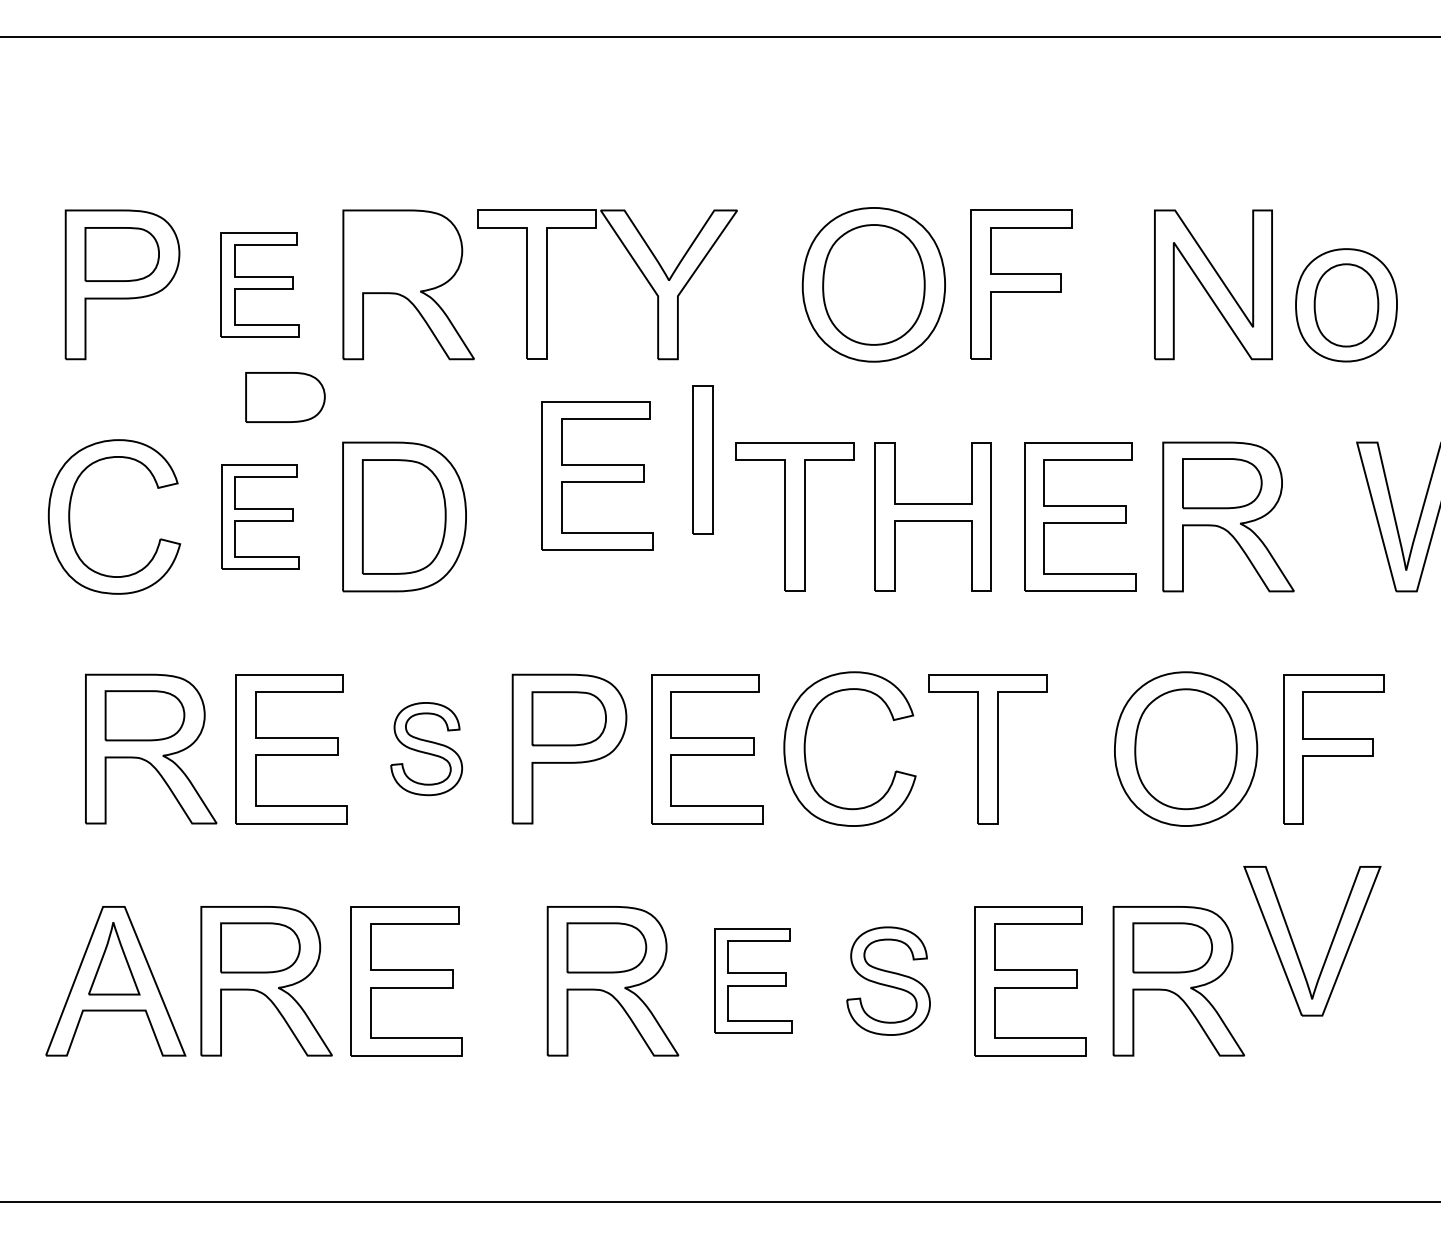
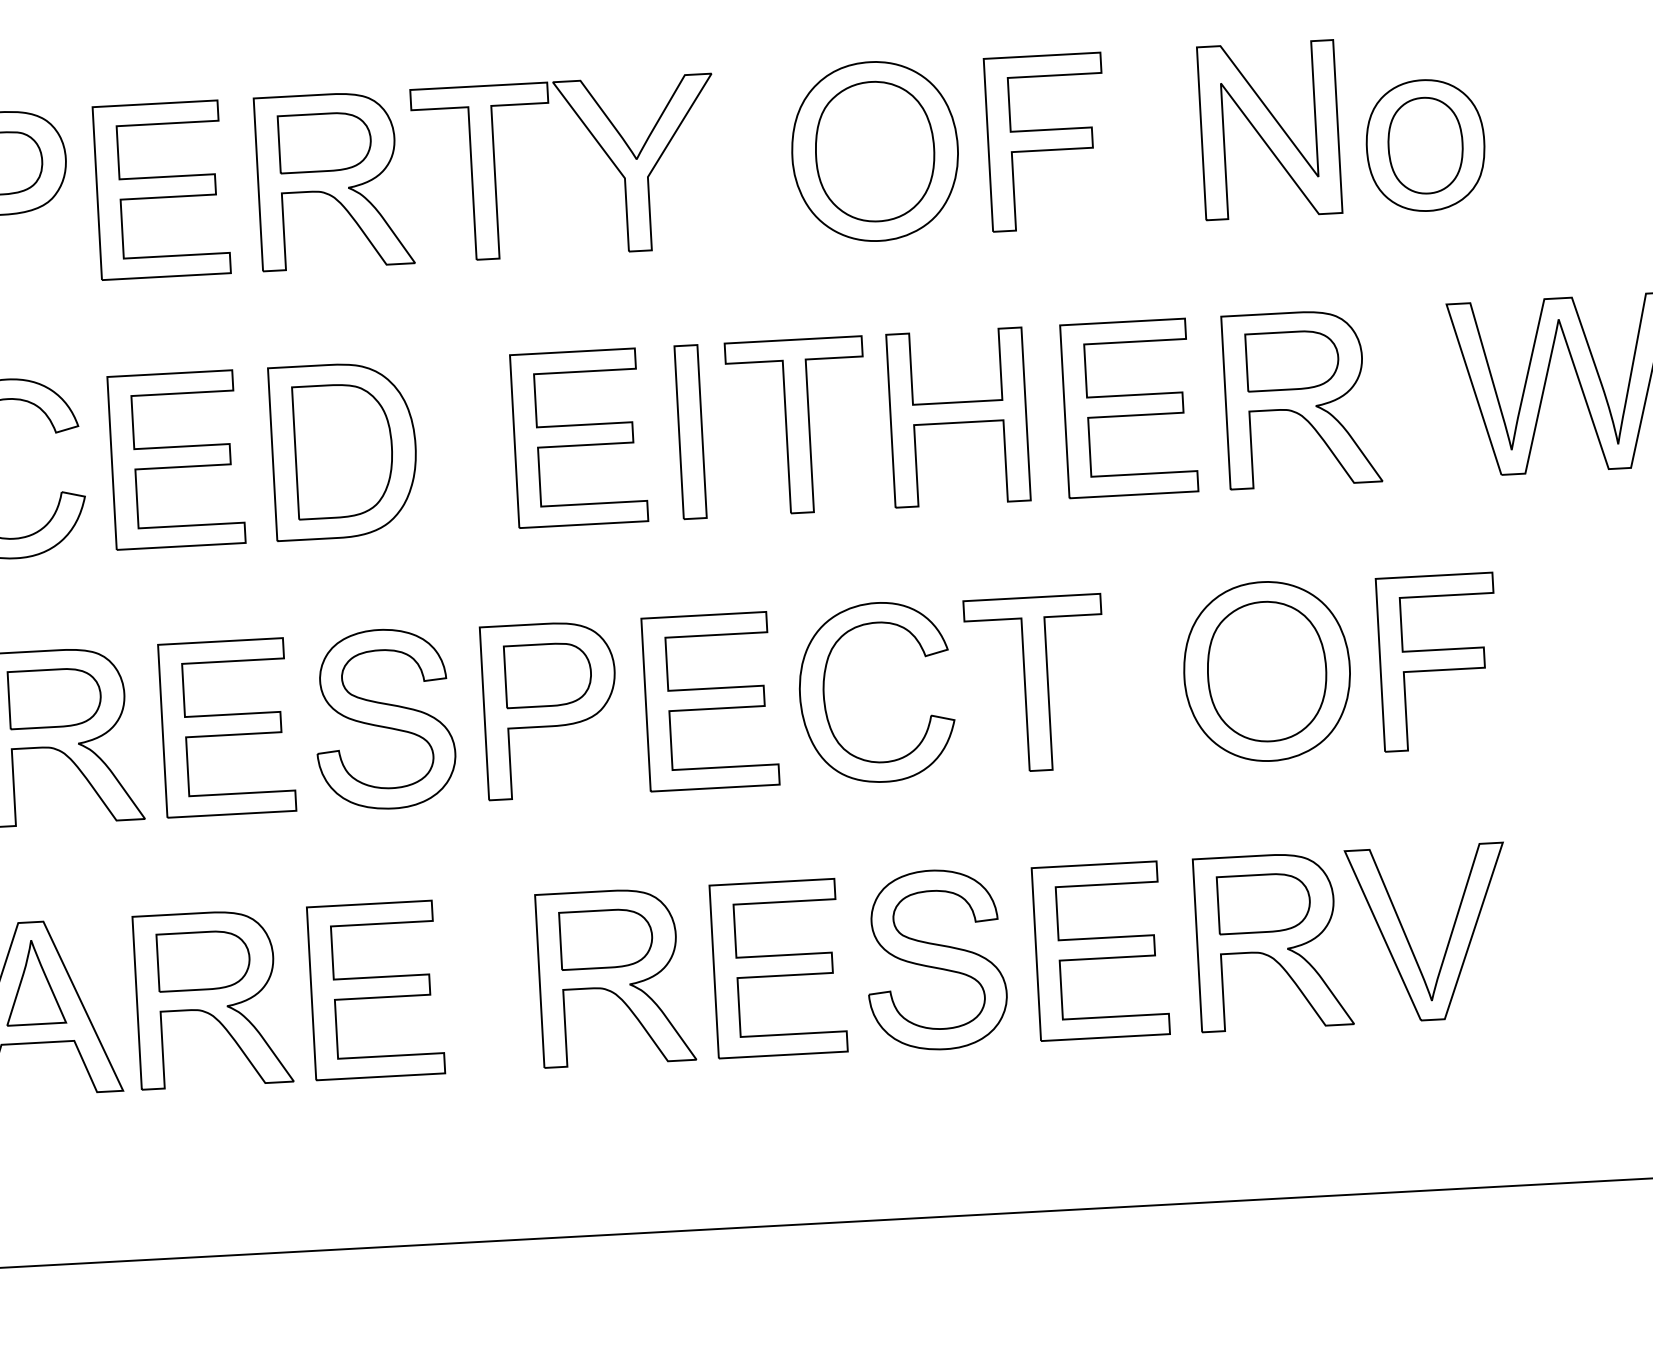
part: (260, 284) -> (162, 189), size x1.43
part: (285, 397) -> (325, 142), moved
part: (702, 459) -> (690, 431), moved
part: (597, 475) -> (578, 437), moved
part: (260, 516) -> (176, 459), size x1.43
part: (426, 748) -> (384, 718), size x1.67
part: (1295, 946) -> (1409, 940), moved
part: (888, 980) -> (935, 959), size x1.43
part: (753, 981) -> (778, 968), size x1.43

